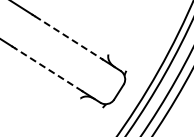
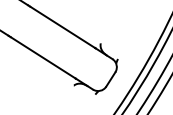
line: (69, 38) -> (63, 27), dashed -> solid
line: (48, 69) -> (43, 57), dashed -> solid

